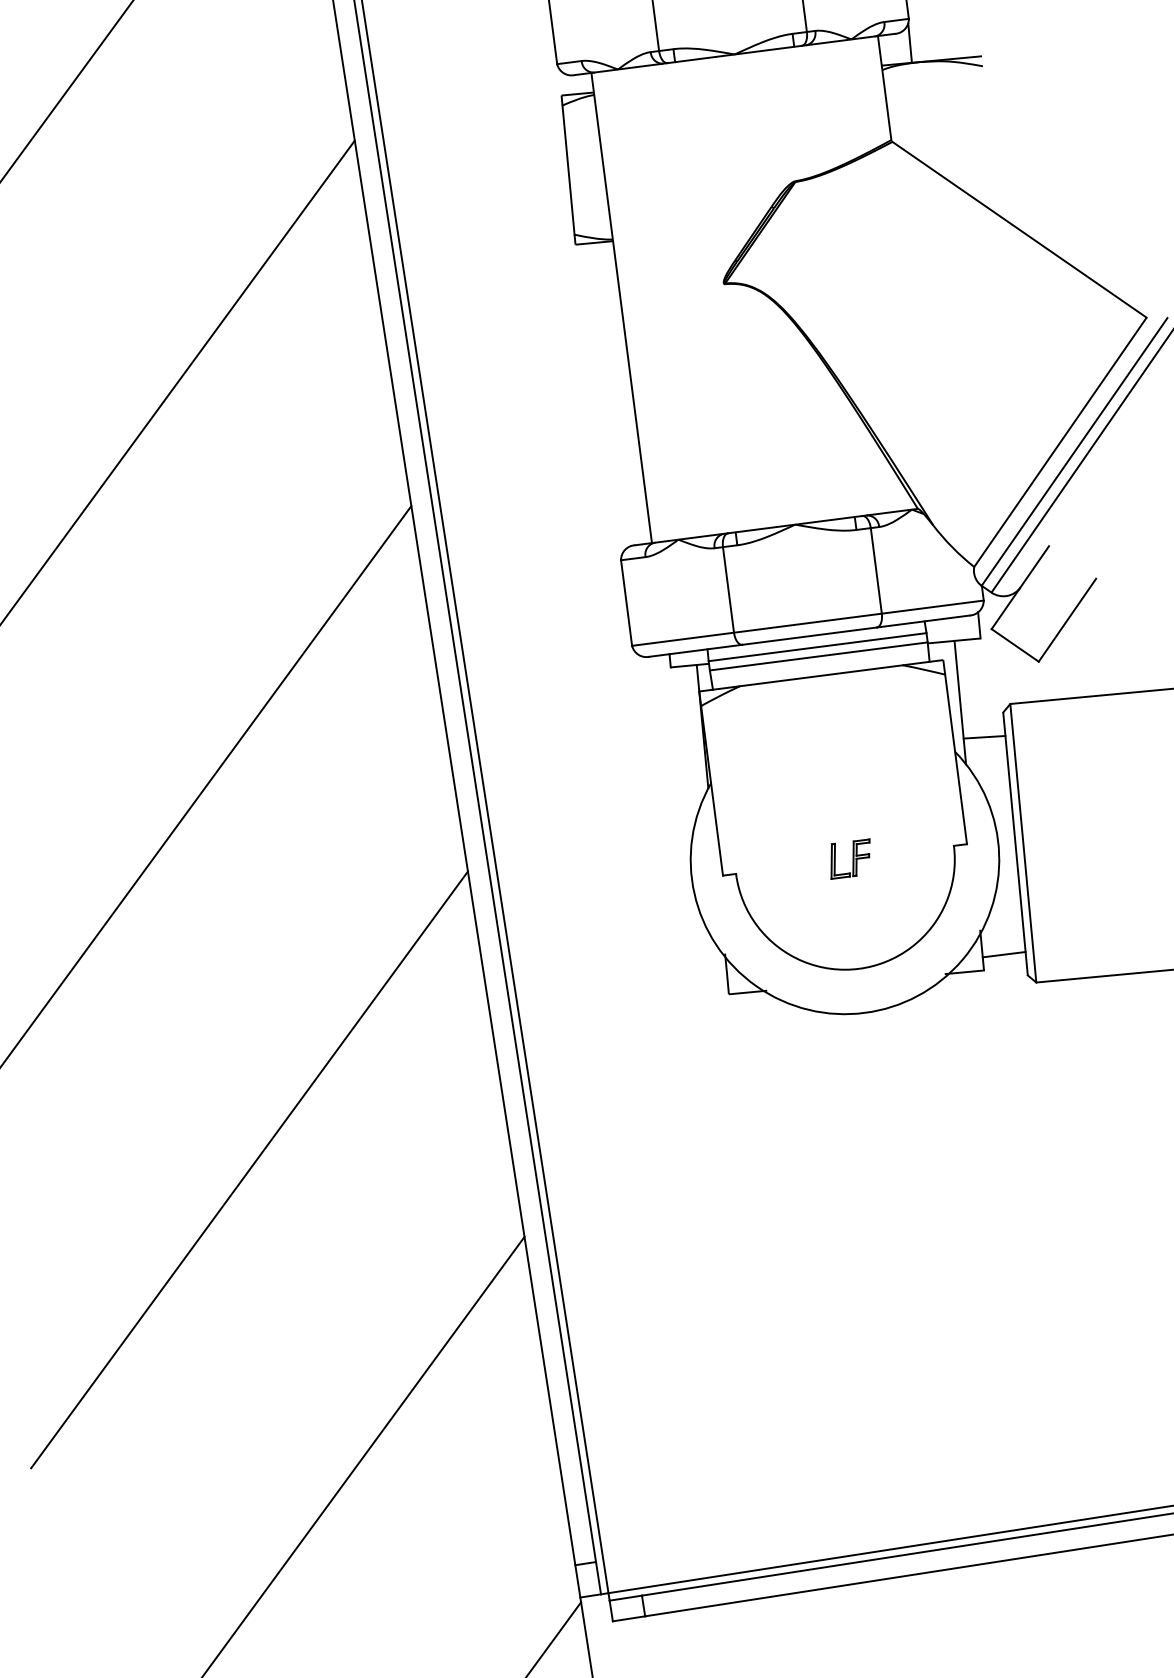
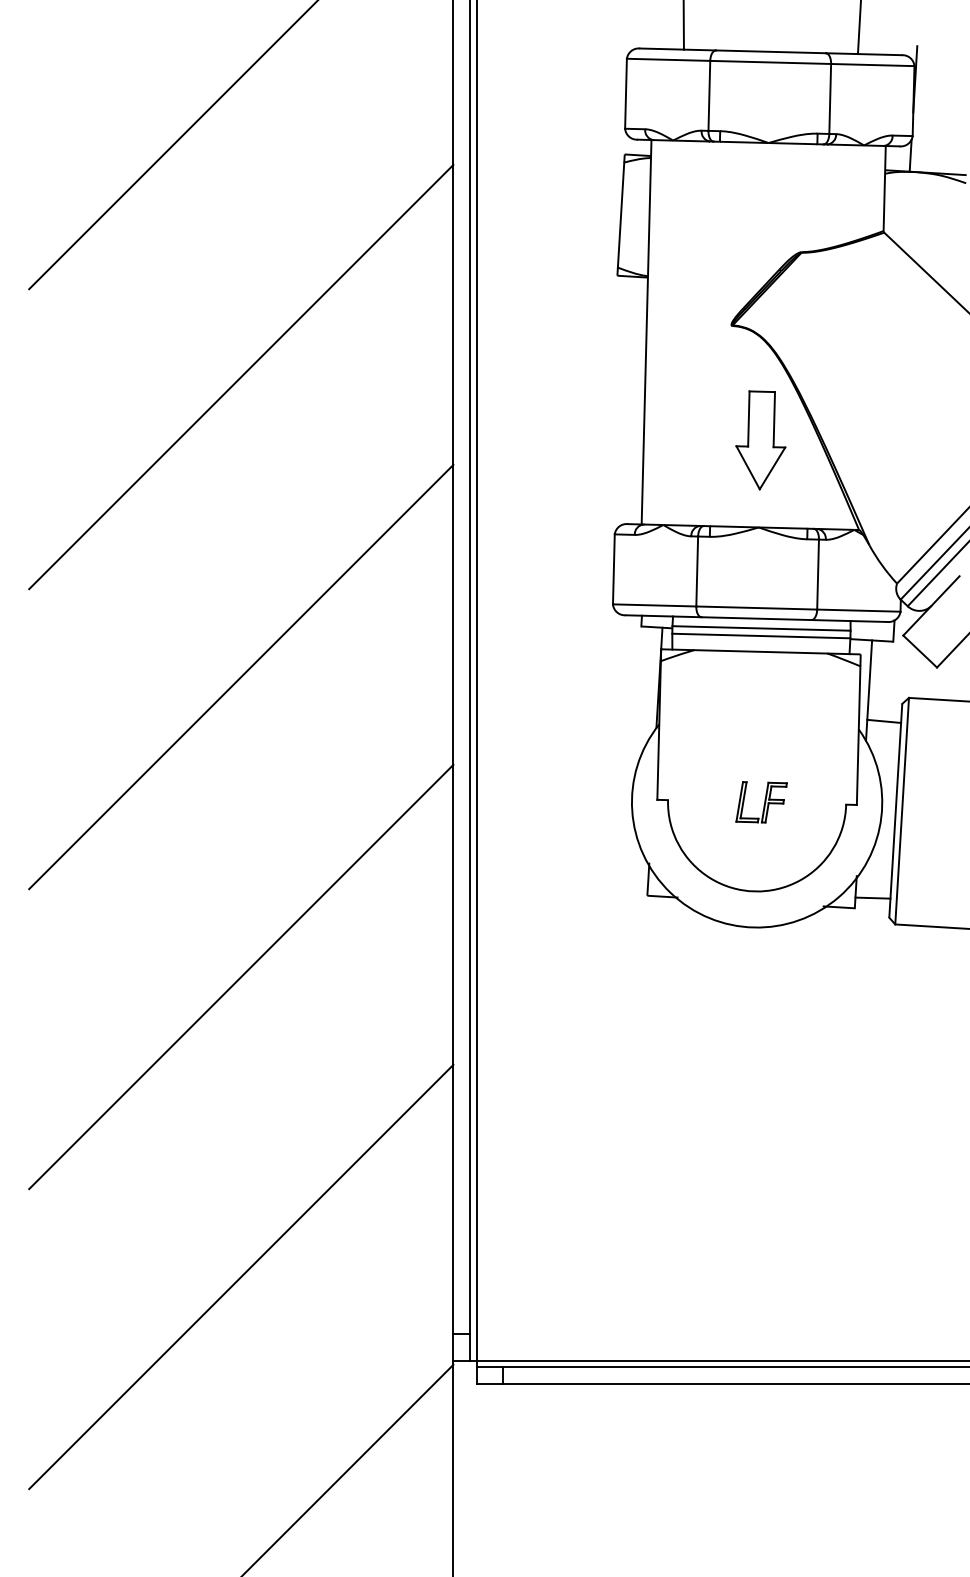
part: (780, 418) -> (760, 440), added
part: (850, 859) -> (761, 802), size x1.43

